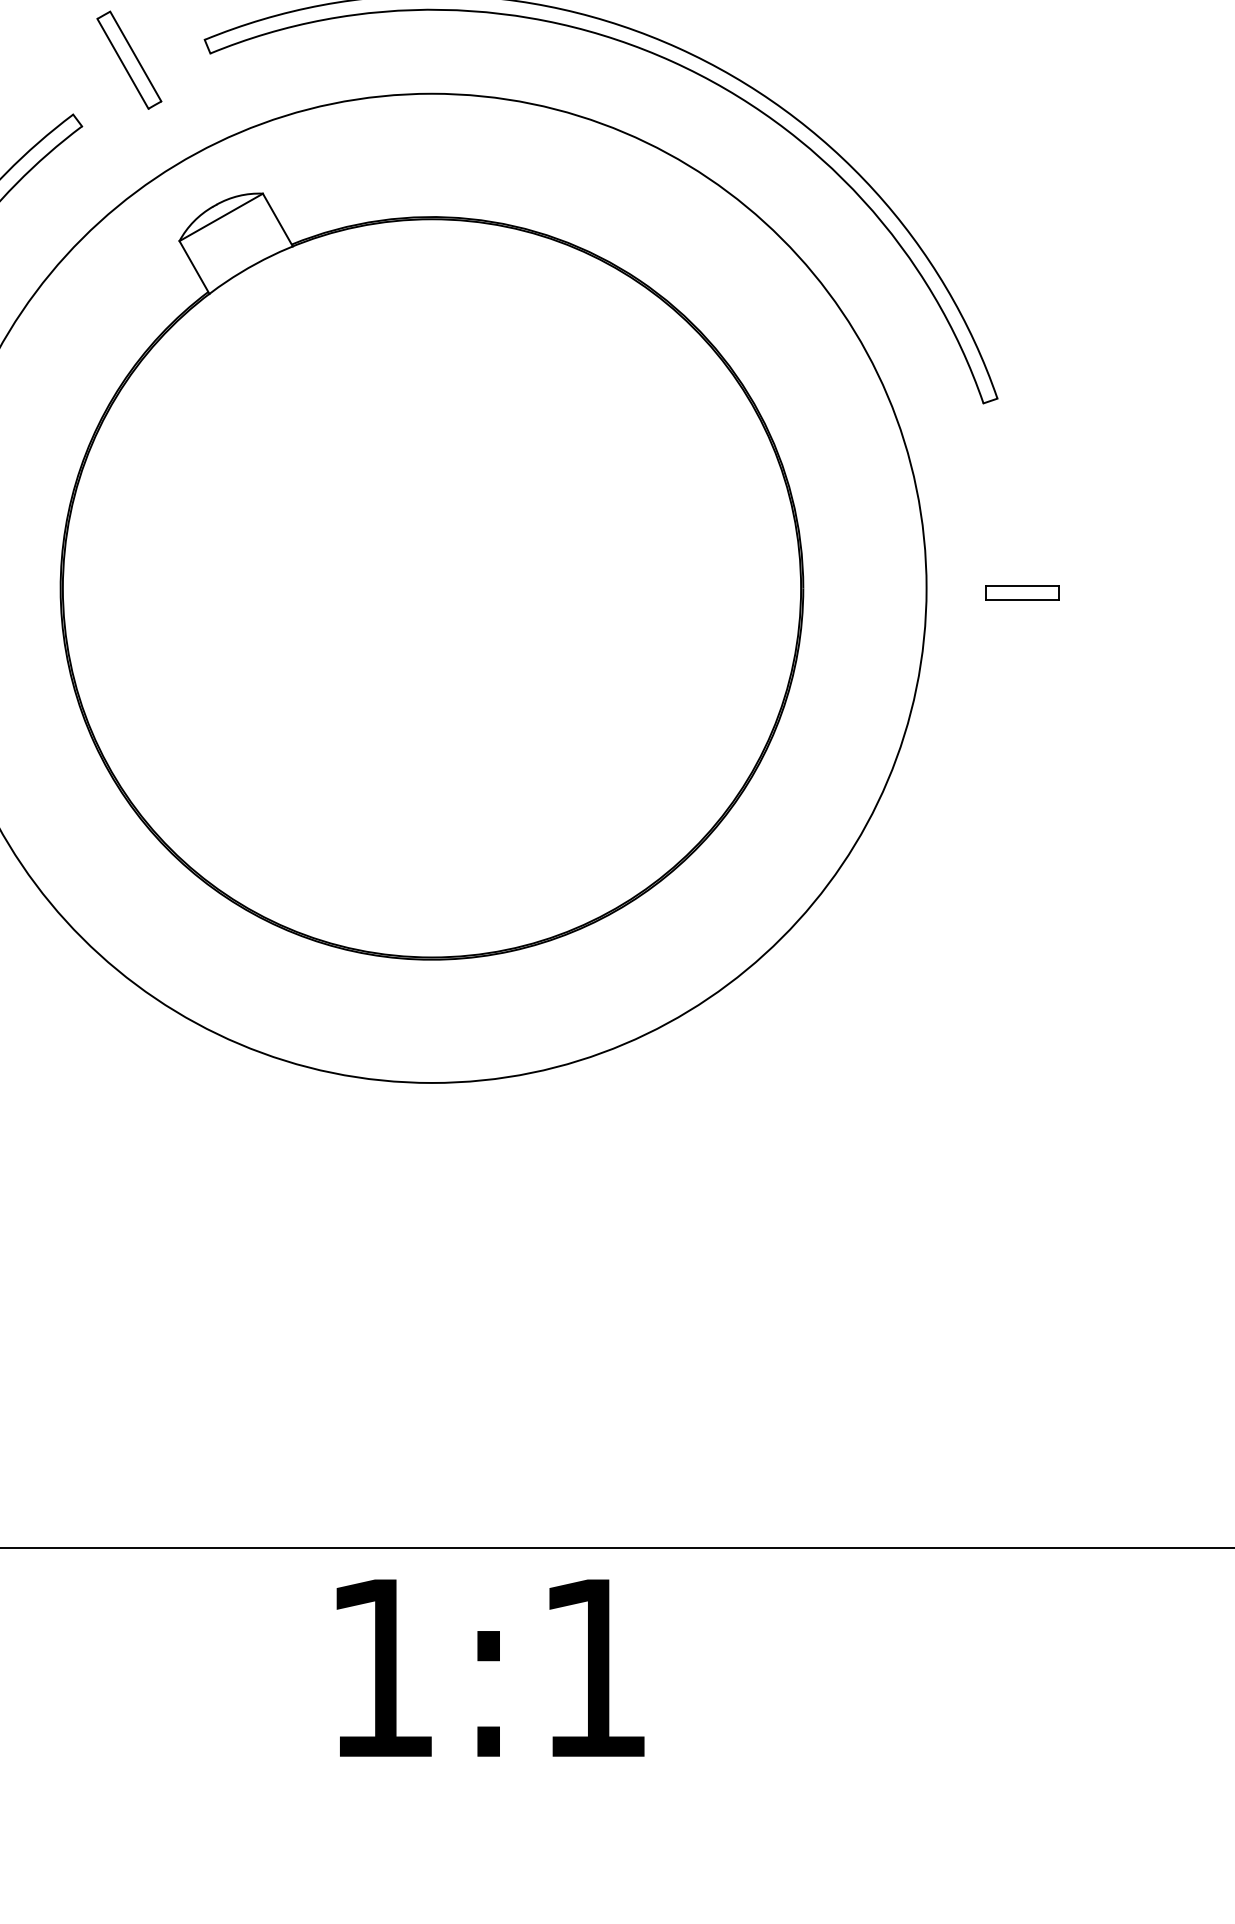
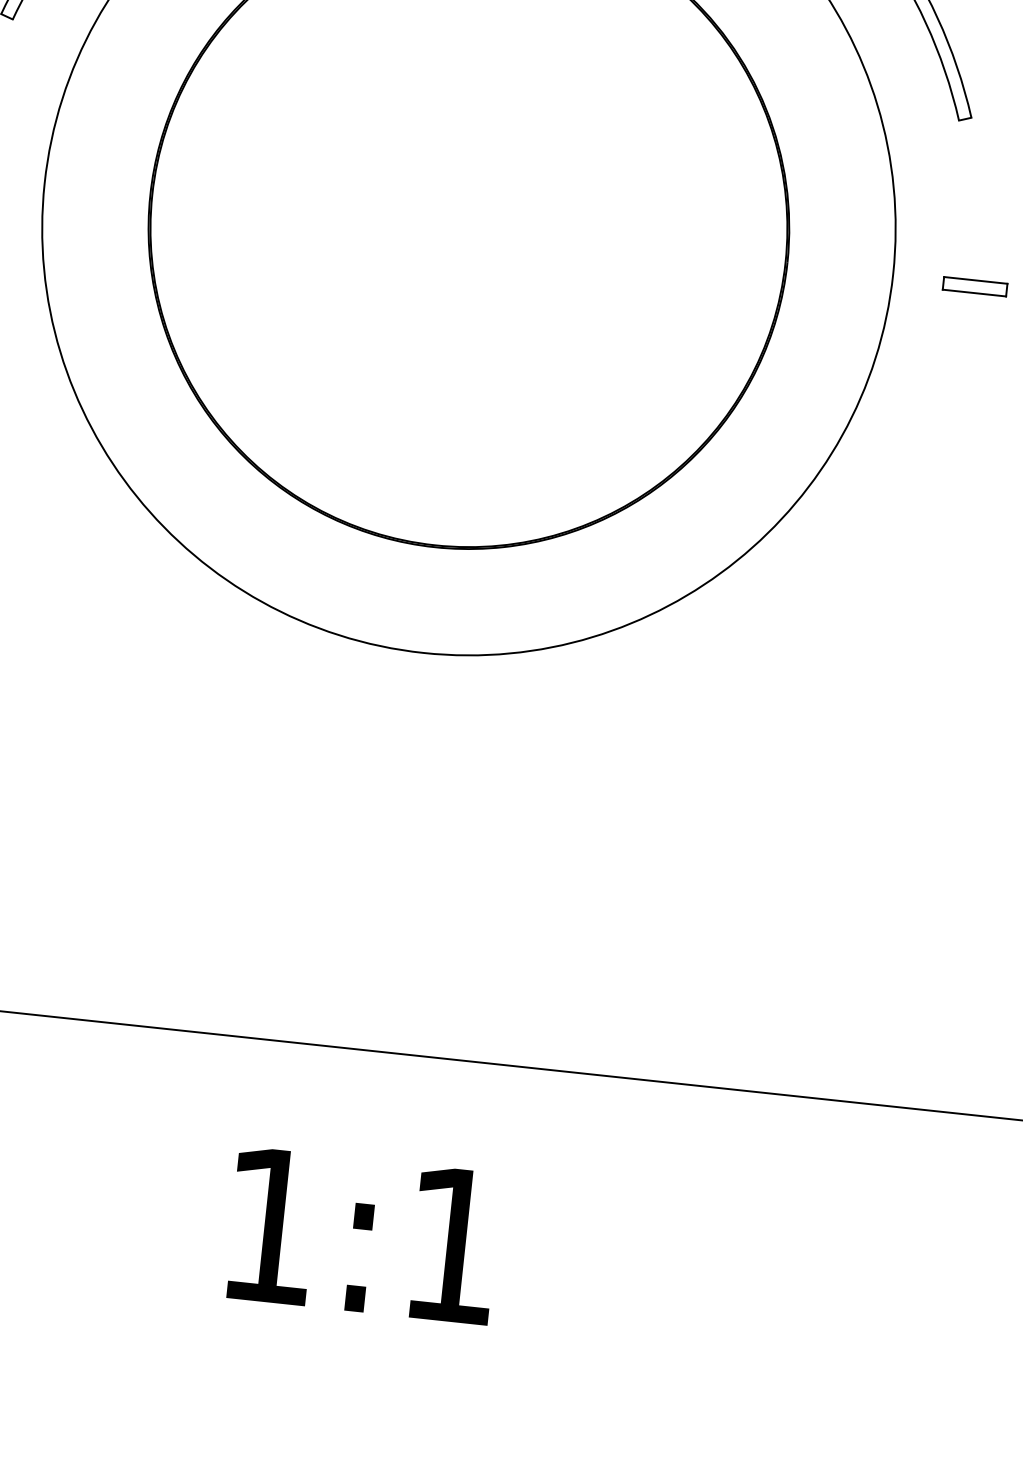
text: (490, 1667) -> (363, 1235), moved

